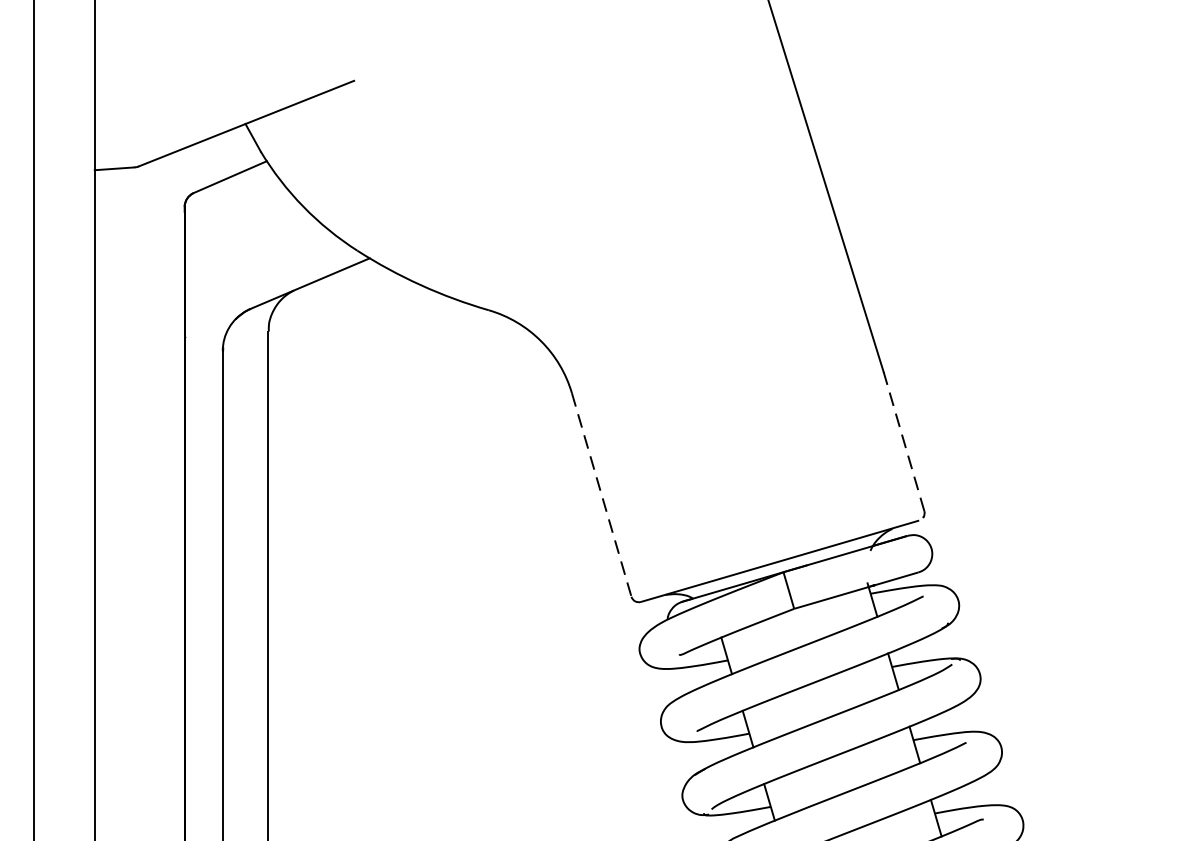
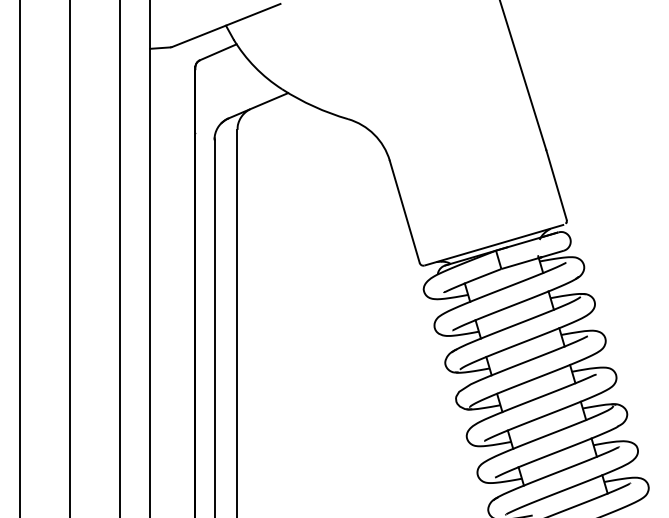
line: (903, 440) -> (556, 184), dashed -> solid
line: (601, 496) -> (404, 212), dashed -> solid

